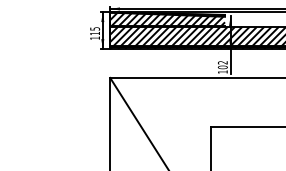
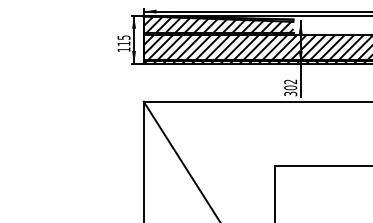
text: (222, 71) -> (290, 93), 102 -> 302

